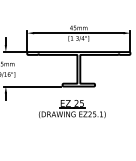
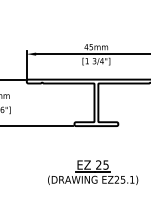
part: (72, 109) -> (93, 173), moved

